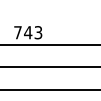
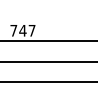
text: (37, 32) -> (31, 30), 743 -> 747

